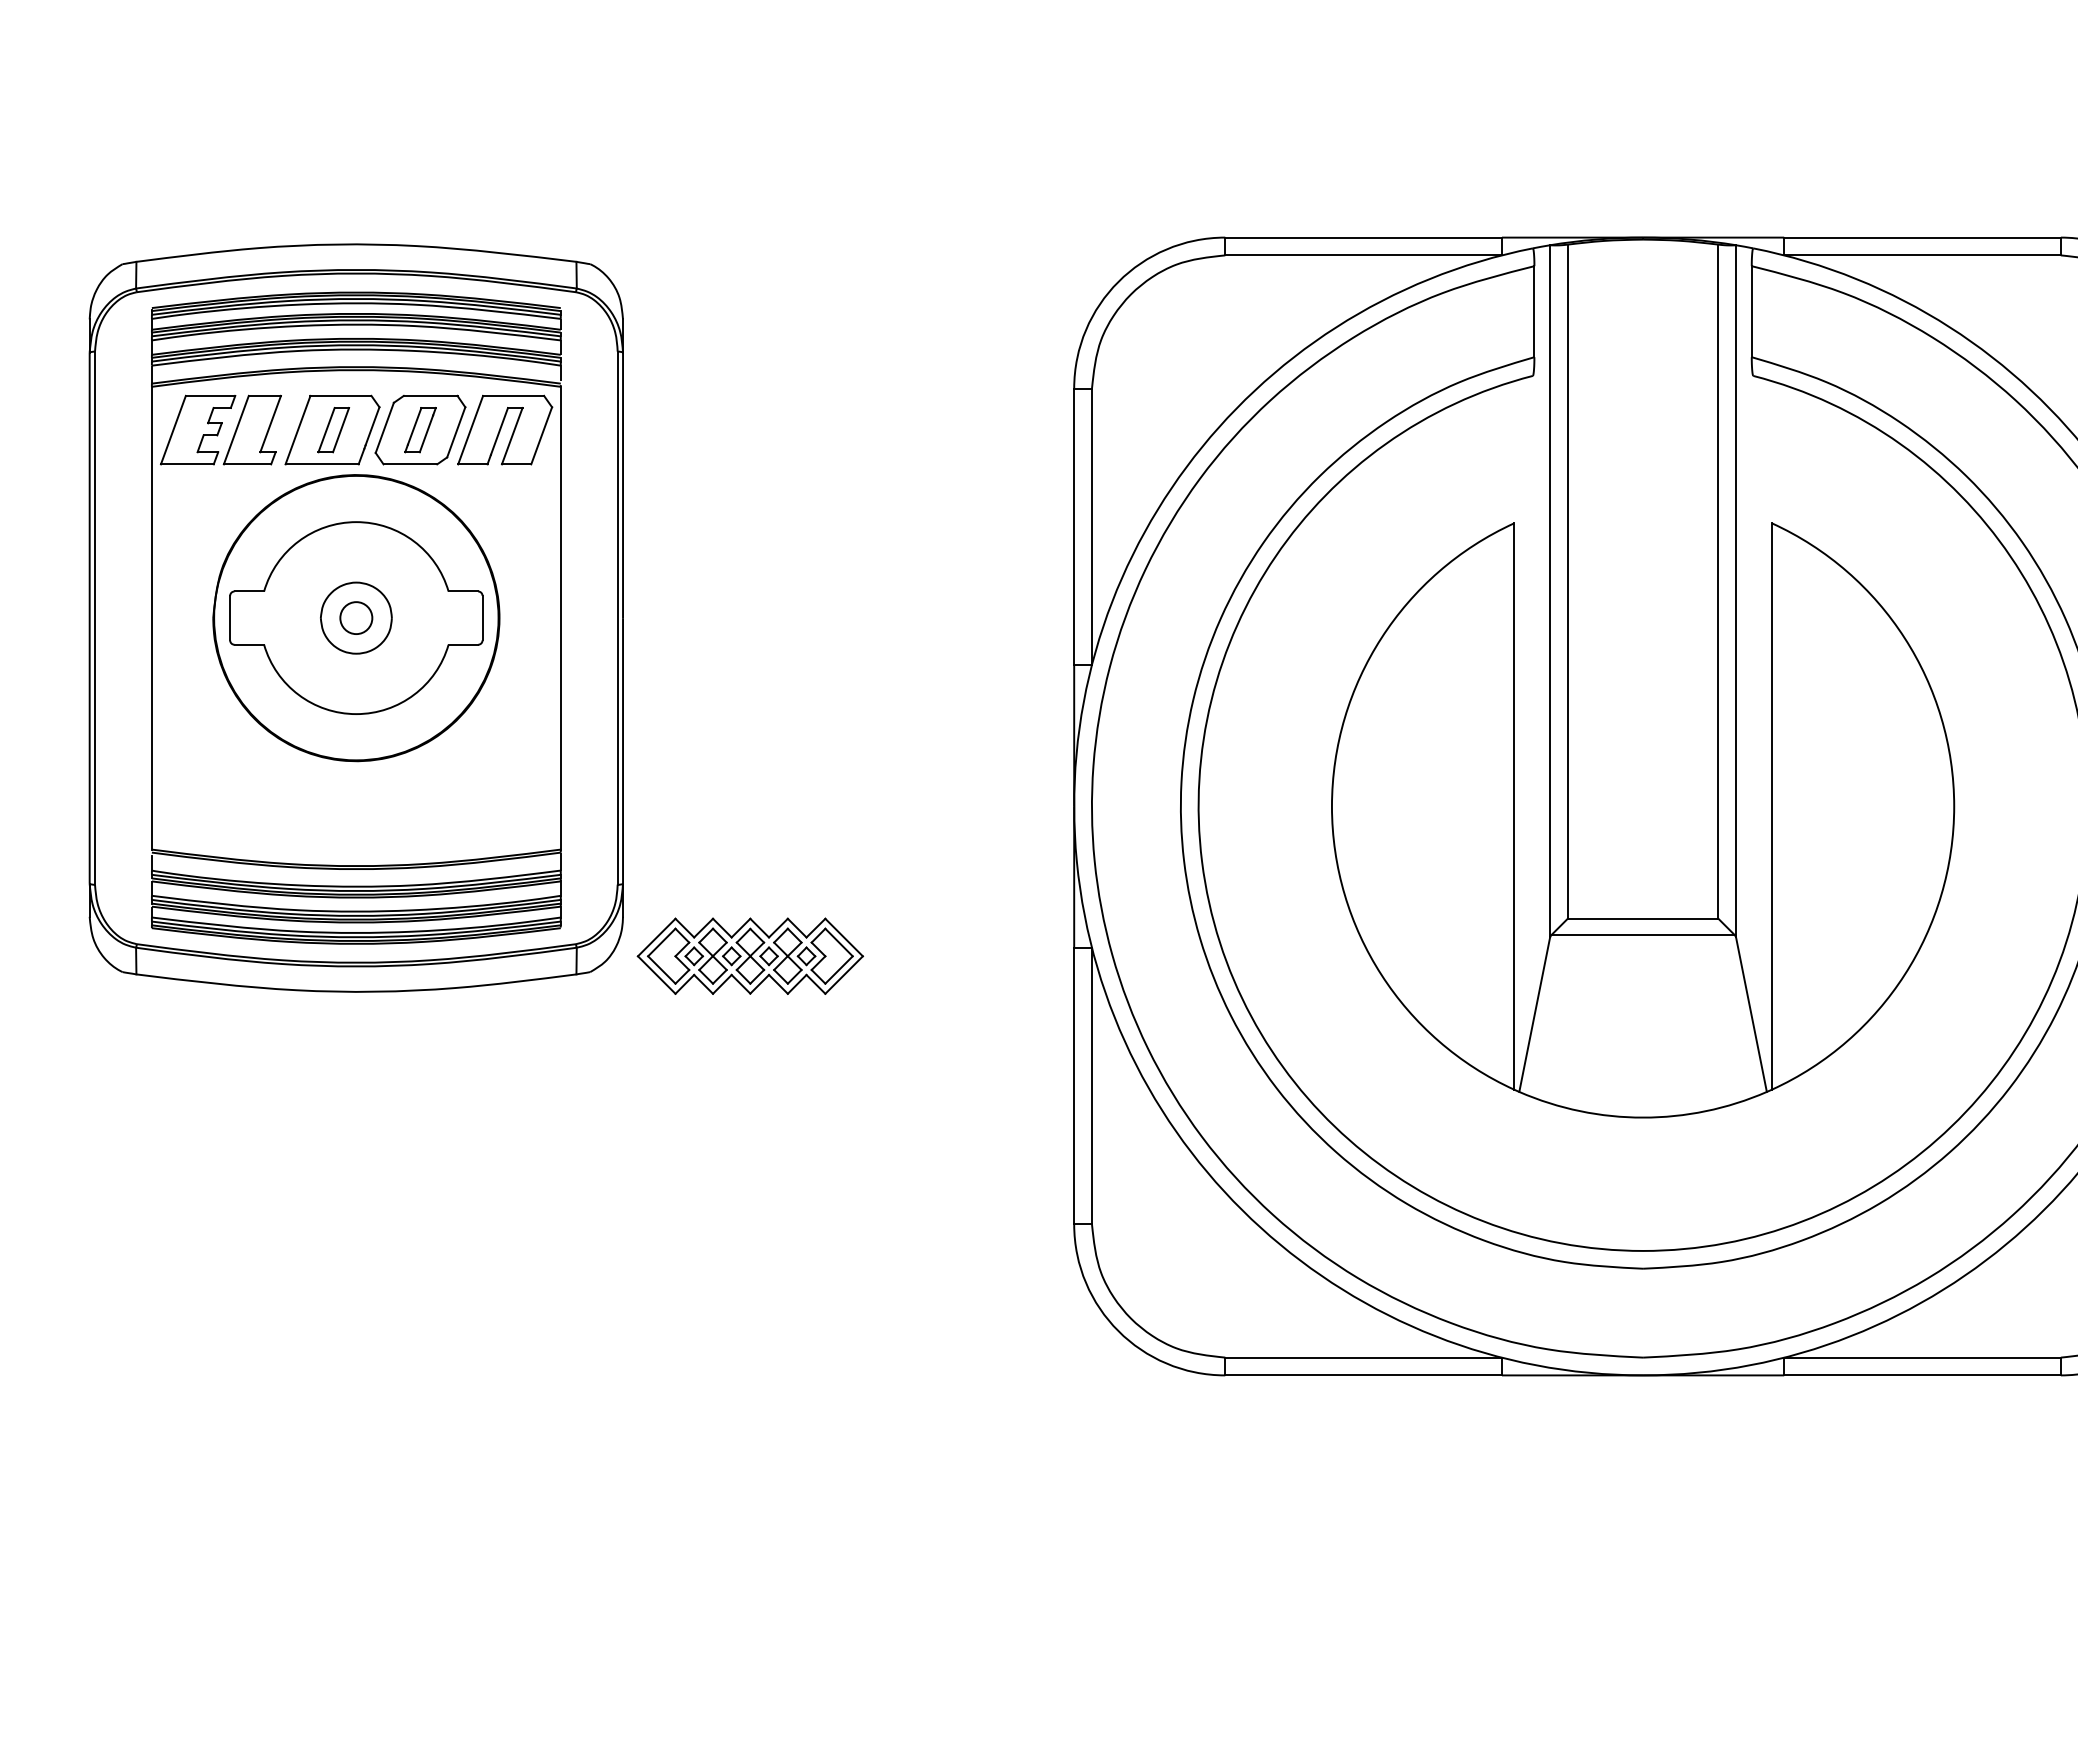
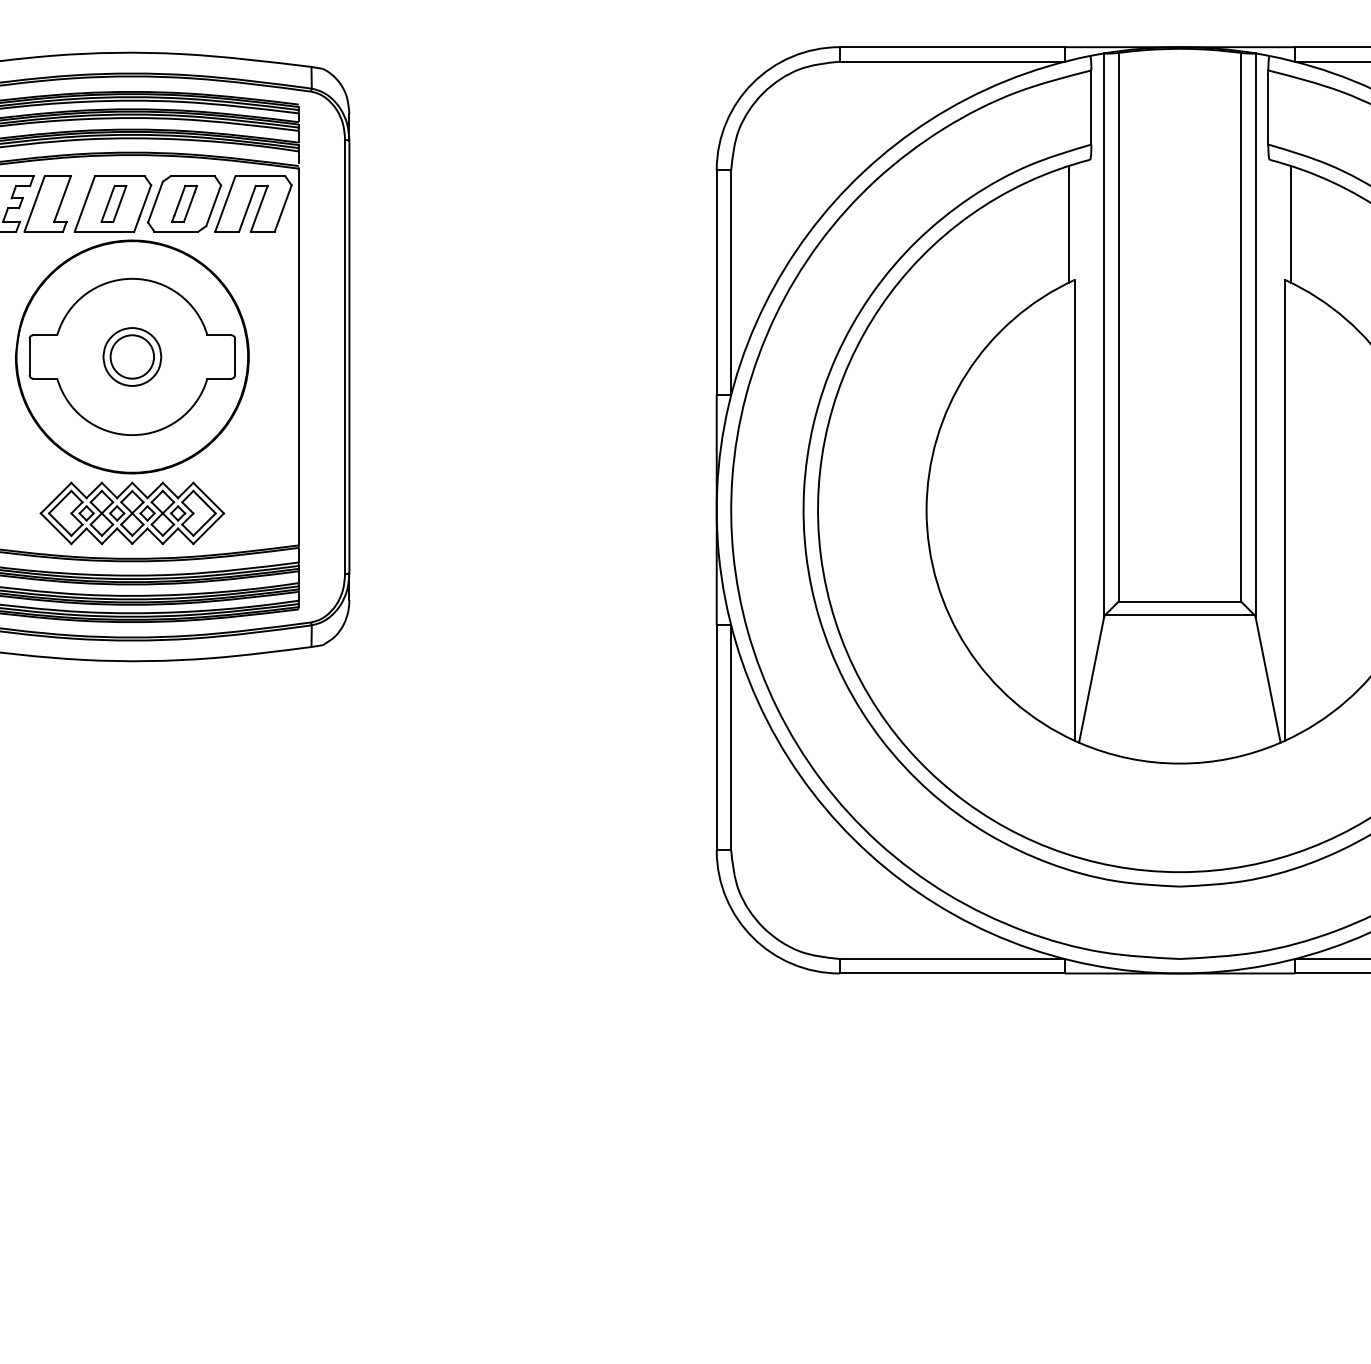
line: (1506, 454) -> (1068, 223), added
line: (1779, 454) -> (1290, 223), added
circle: (356, 617) -> (132, 356), size x1.67
part: (750, 955) -> (132, 512), moved

